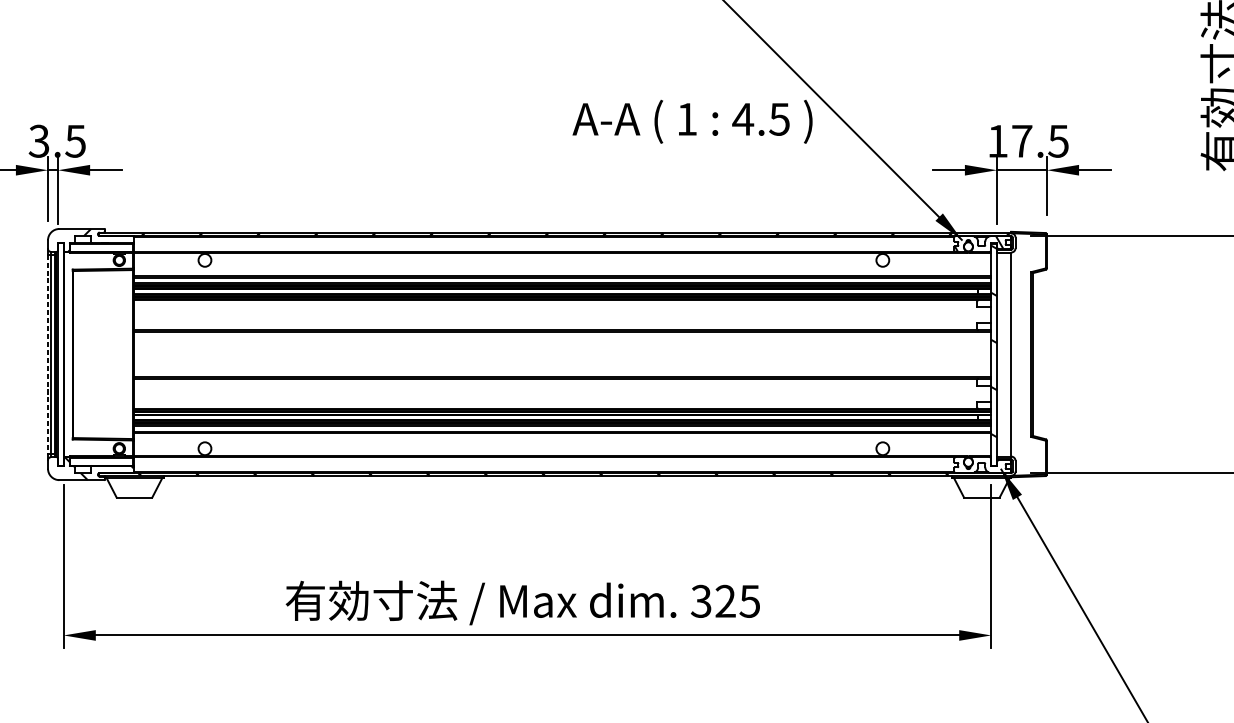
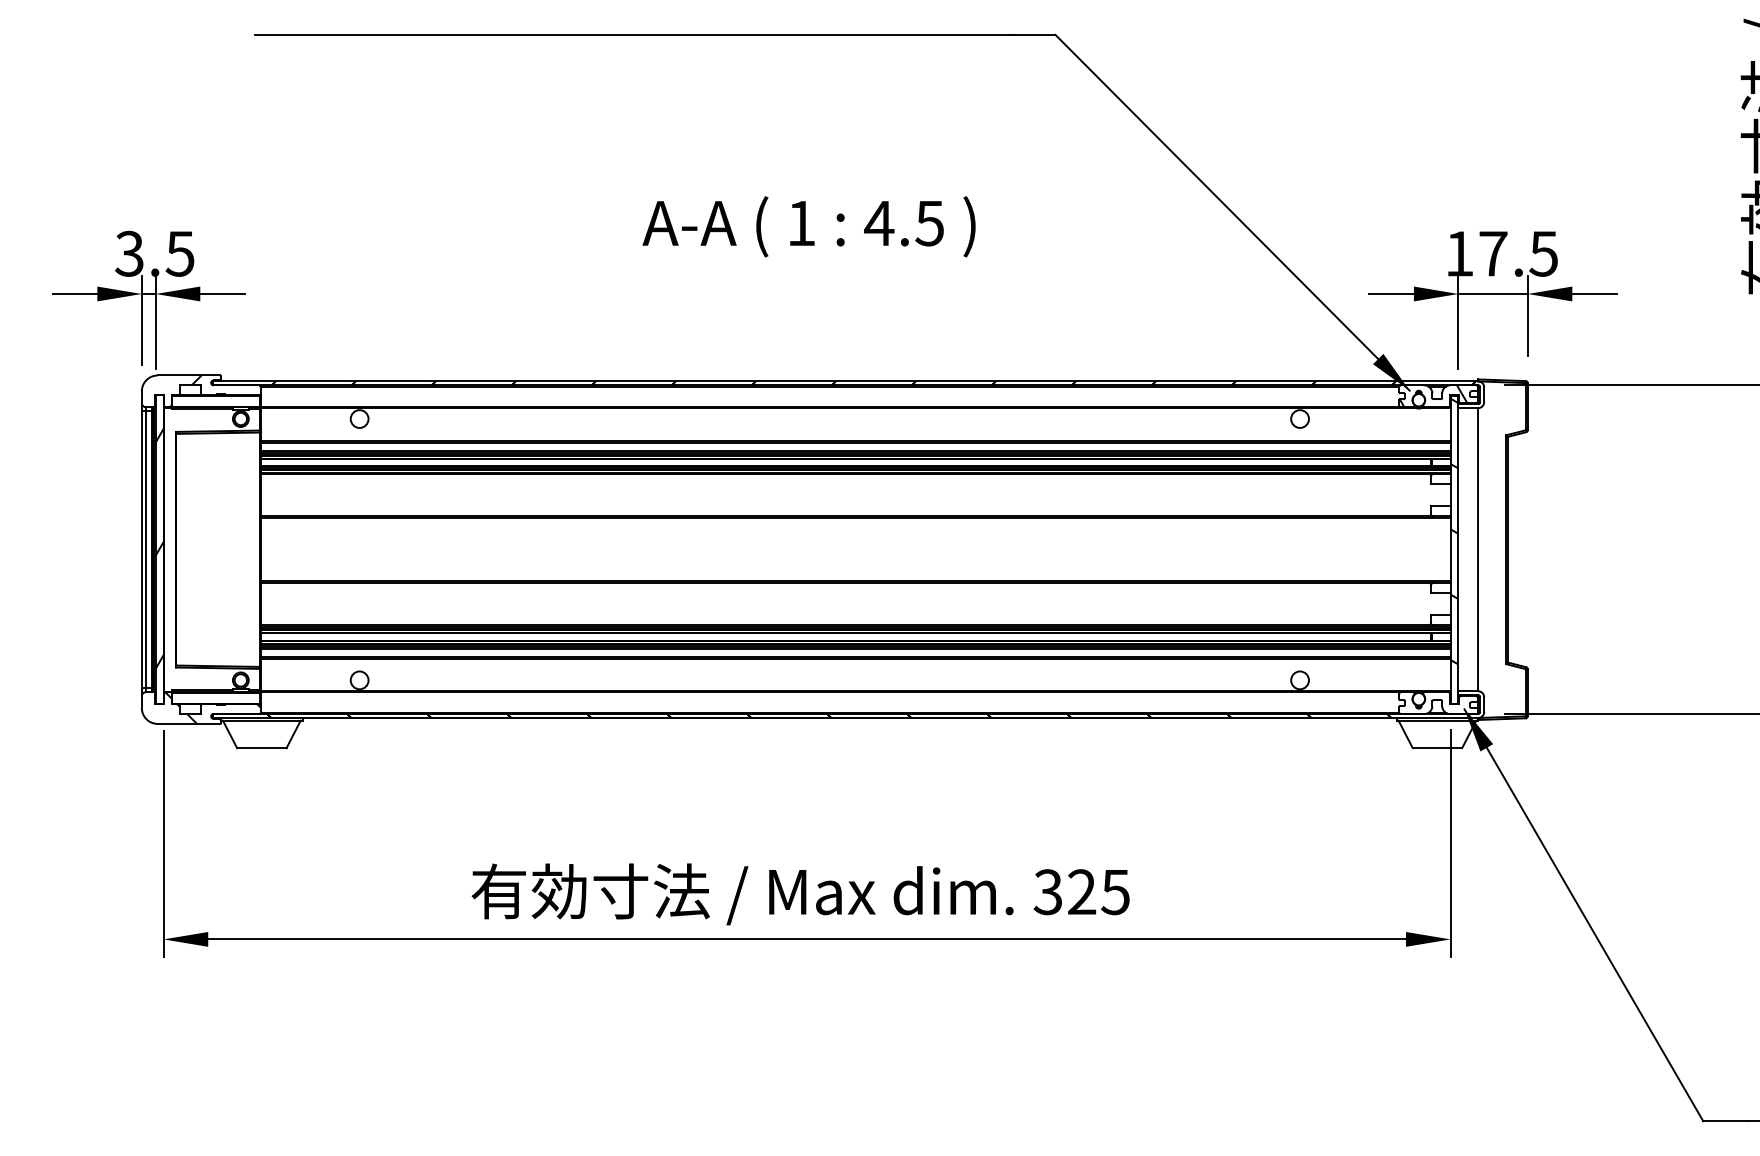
text: (692, 121) -> (808, 226), moved
hatch: (60, 353) -> (159, 548), added
line: (47, 354) -> (141, 549), dashed -> solid

